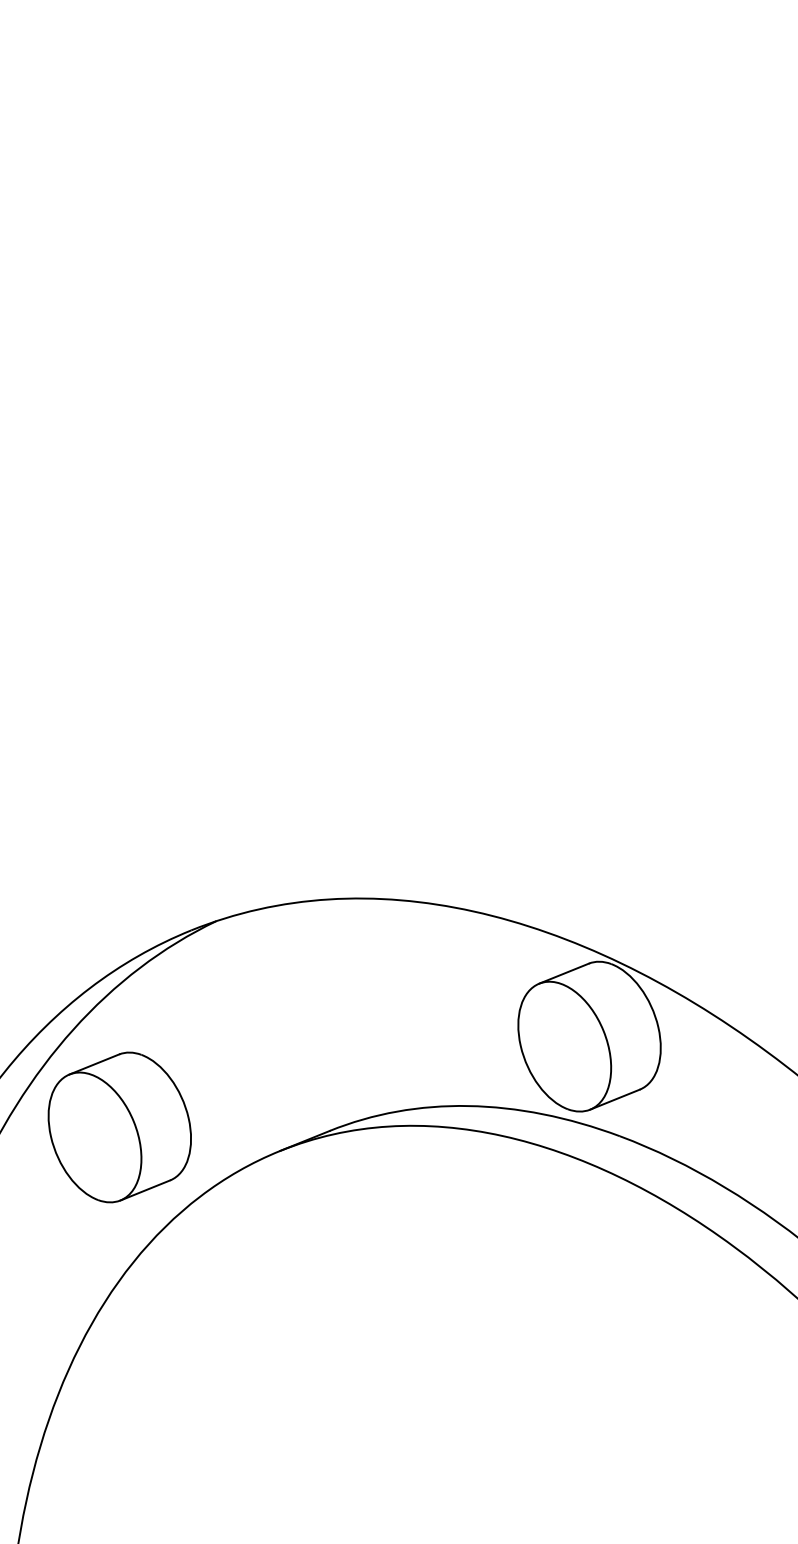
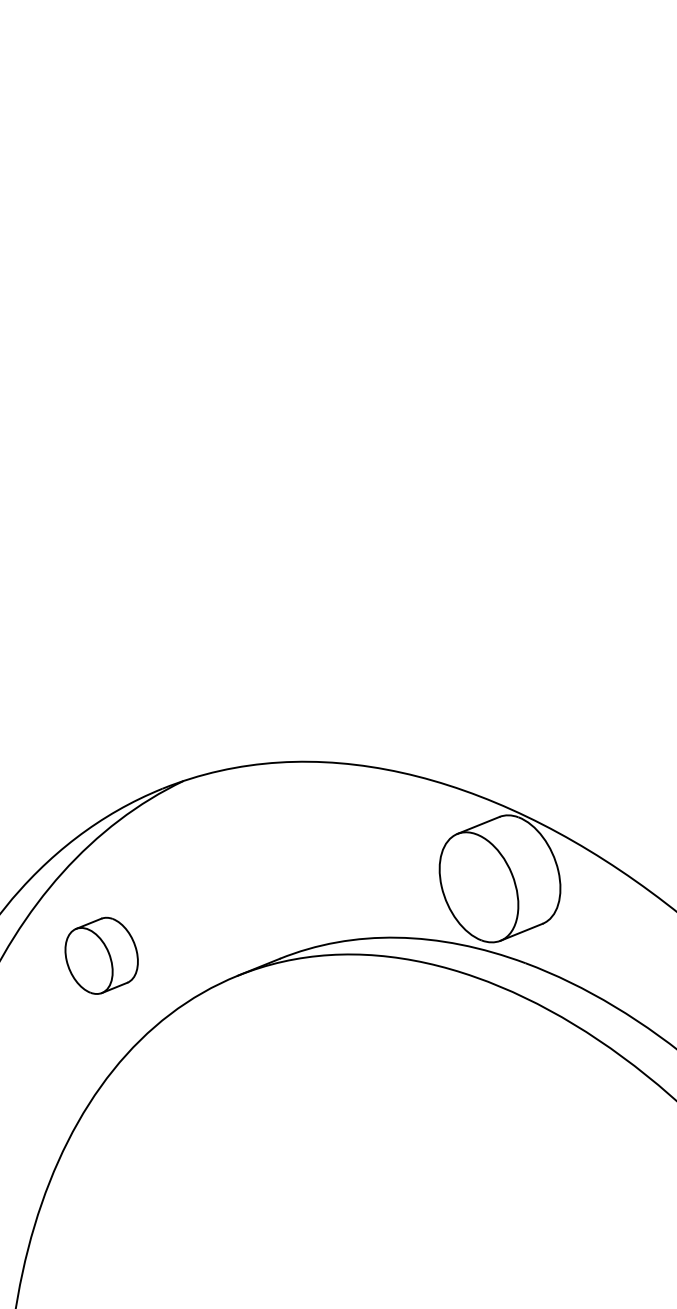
part: (119, 1127) -> (101, 955), size x0.6

